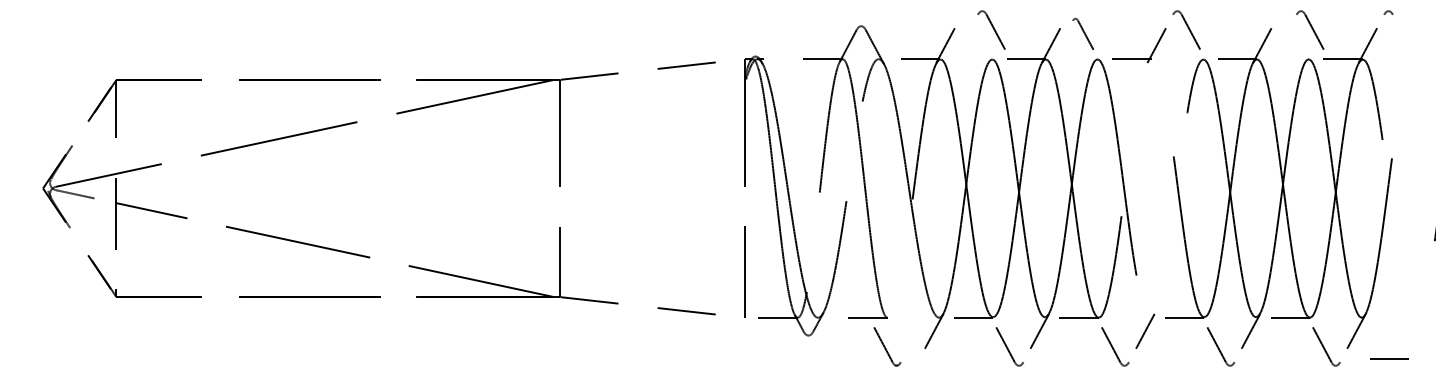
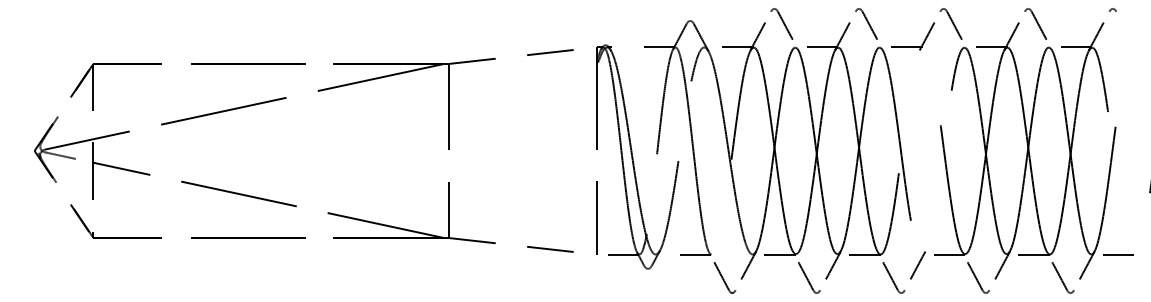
part: (991, 29) -> (781, 23), moved
part: (1080, 29) -> (866, 23), size x1.67
part: (1310, 29) -> (1035, 23), moved
part: (887, 346) -> (724, 277), moved
line: (1389, 358) -> (1118, 254), moved

